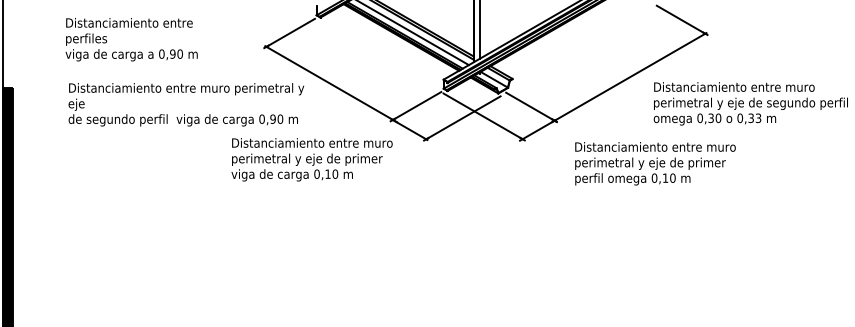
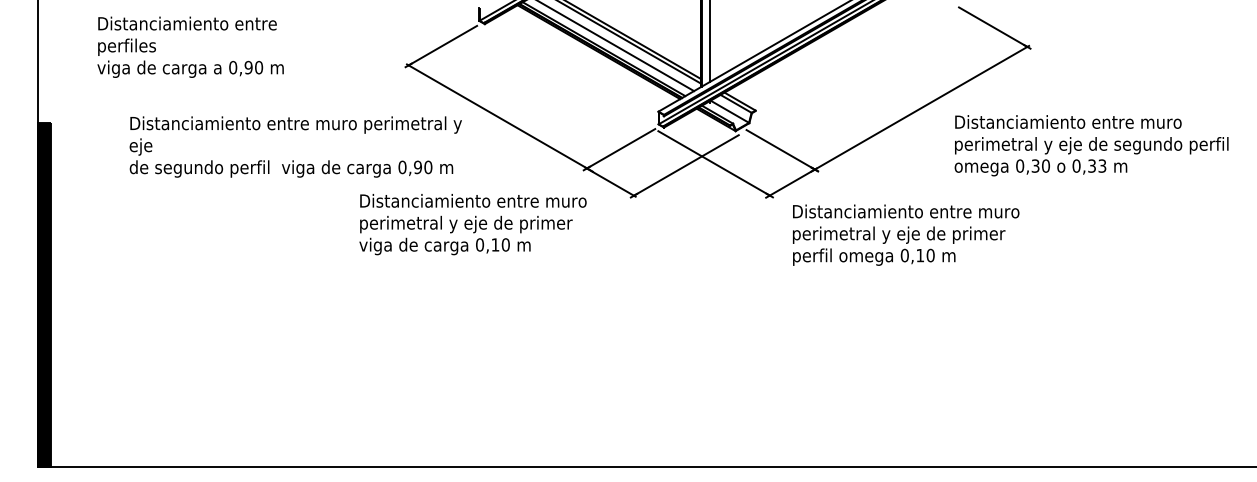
text: (131, 39) -> (190, 46), moved
text: (655, 163) -> (906, 234), moved

